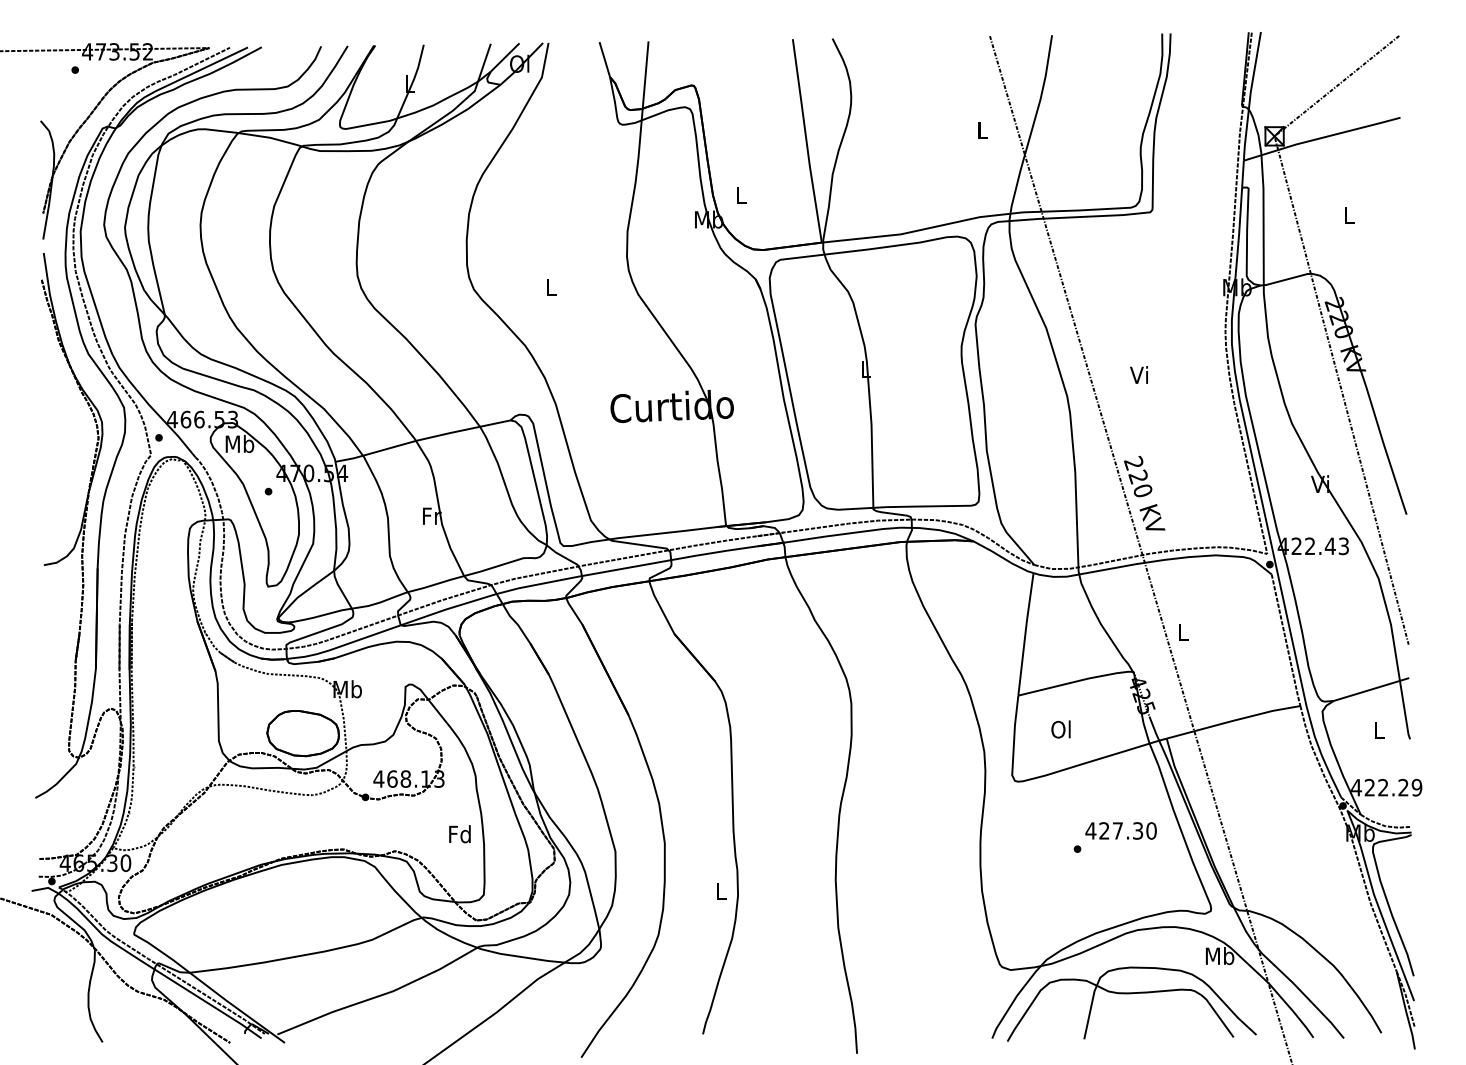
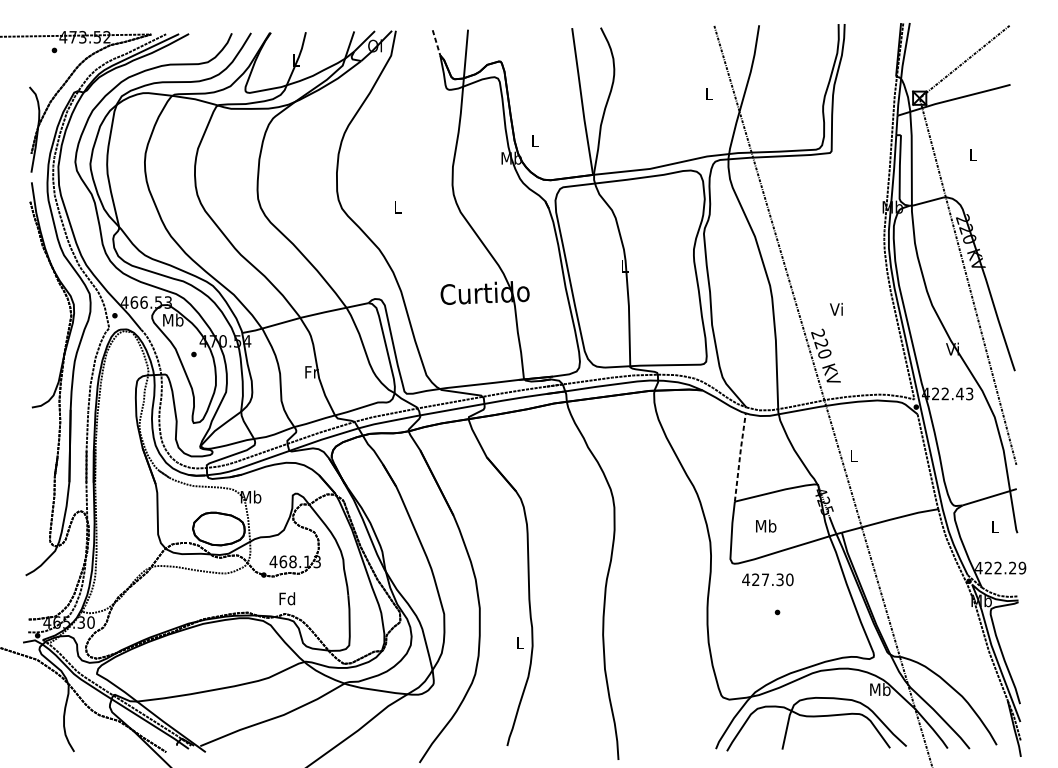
line: (604, 60) -> (436, 43), solid -> dashed
text: (1138, 374) -> (835, 308), moved
line: (1025, 633) -> (740, 456), solid -> dashed
text: (1061, 729) -> (765, 526), Ol -> Mb
text: (1120, 830) -> (767, 579), moved
text: (459, 834) -> (286, 598), moved

